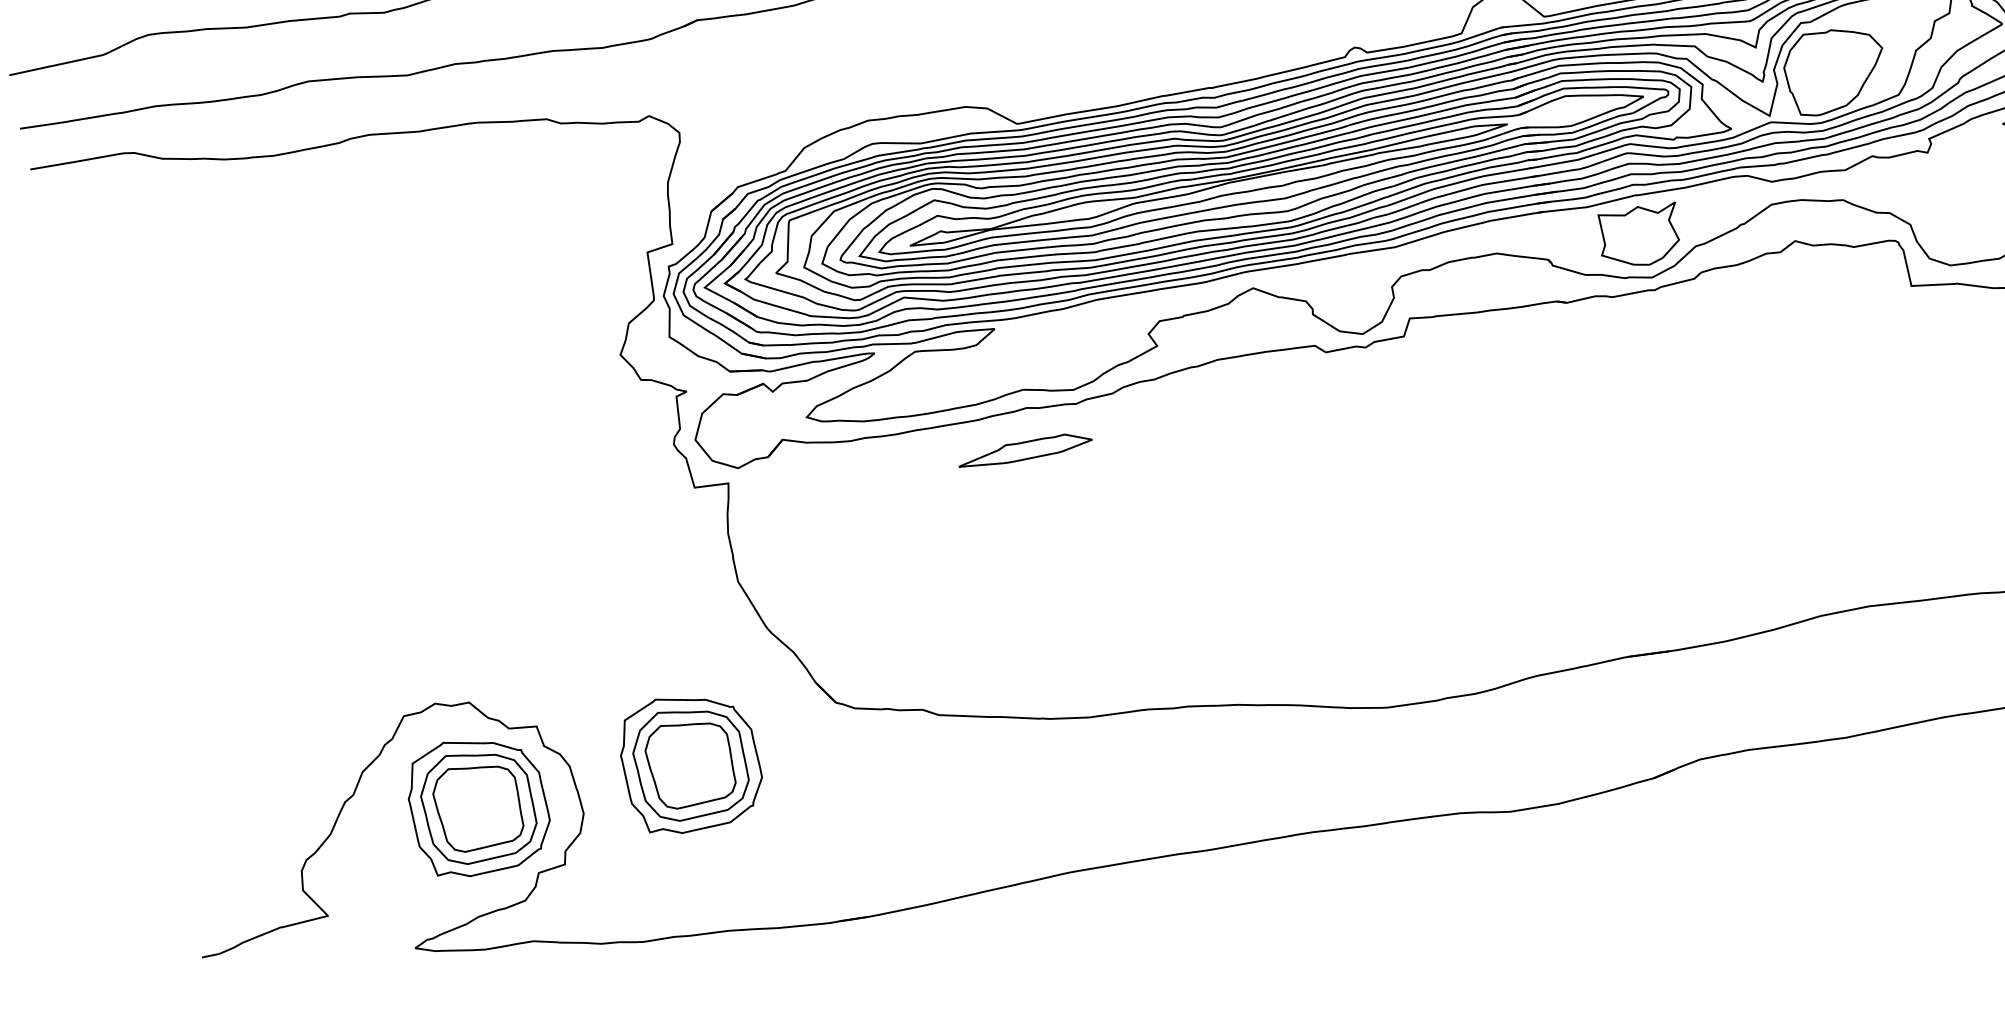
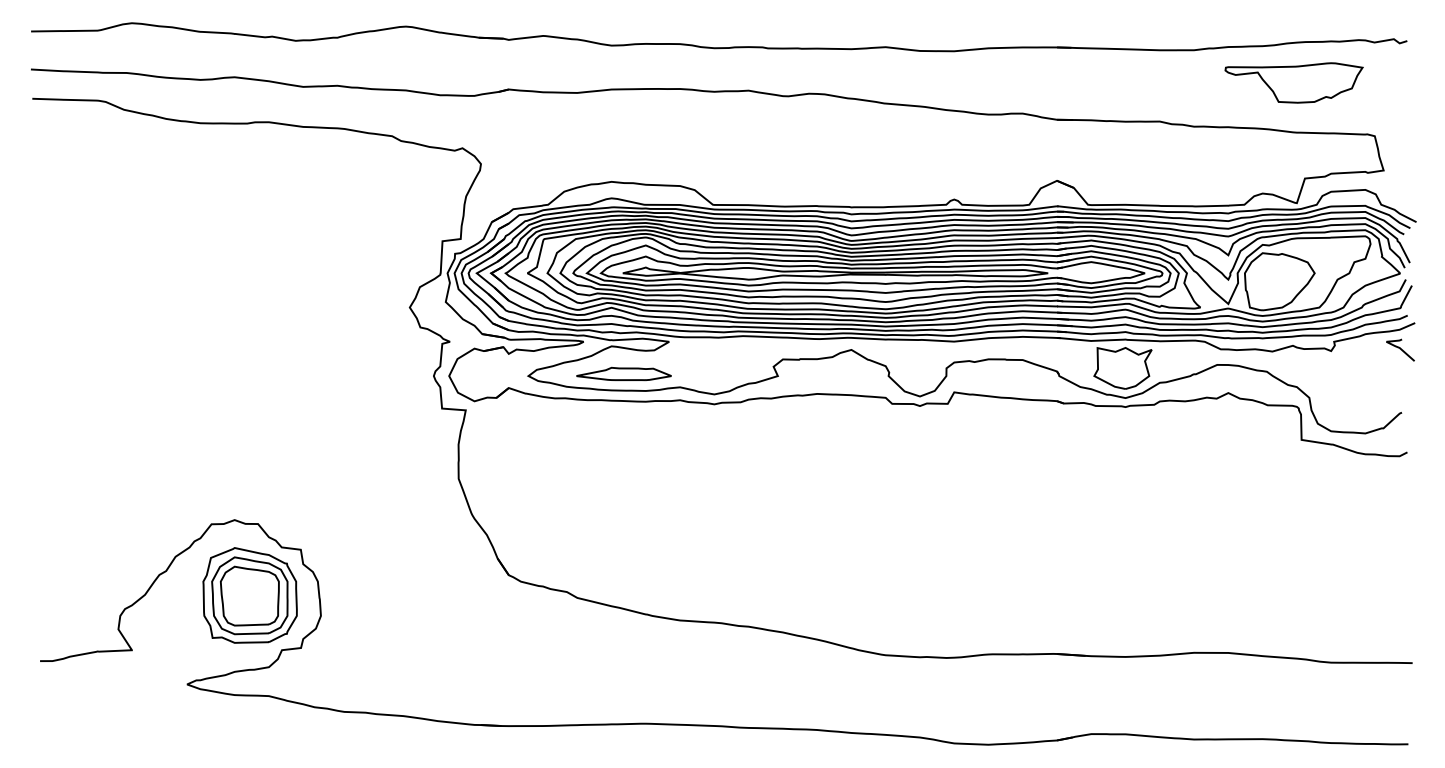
part: (1024, 449) -> (623, 373), moved
part: (689, 762) -> (400, 595), removed

